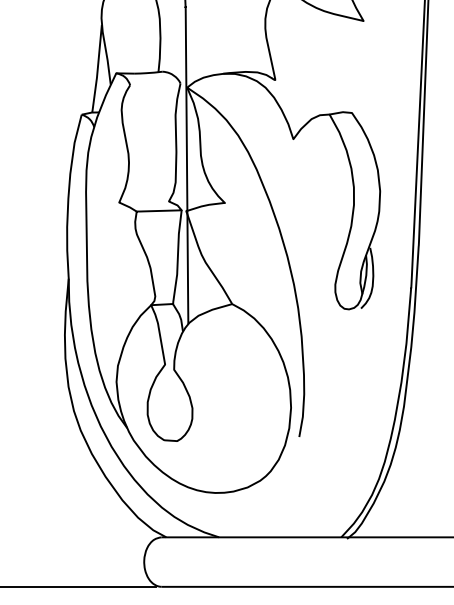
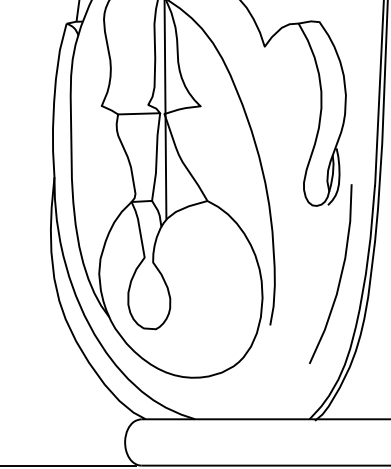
curve: (373, 385) -> (339, 277), added

